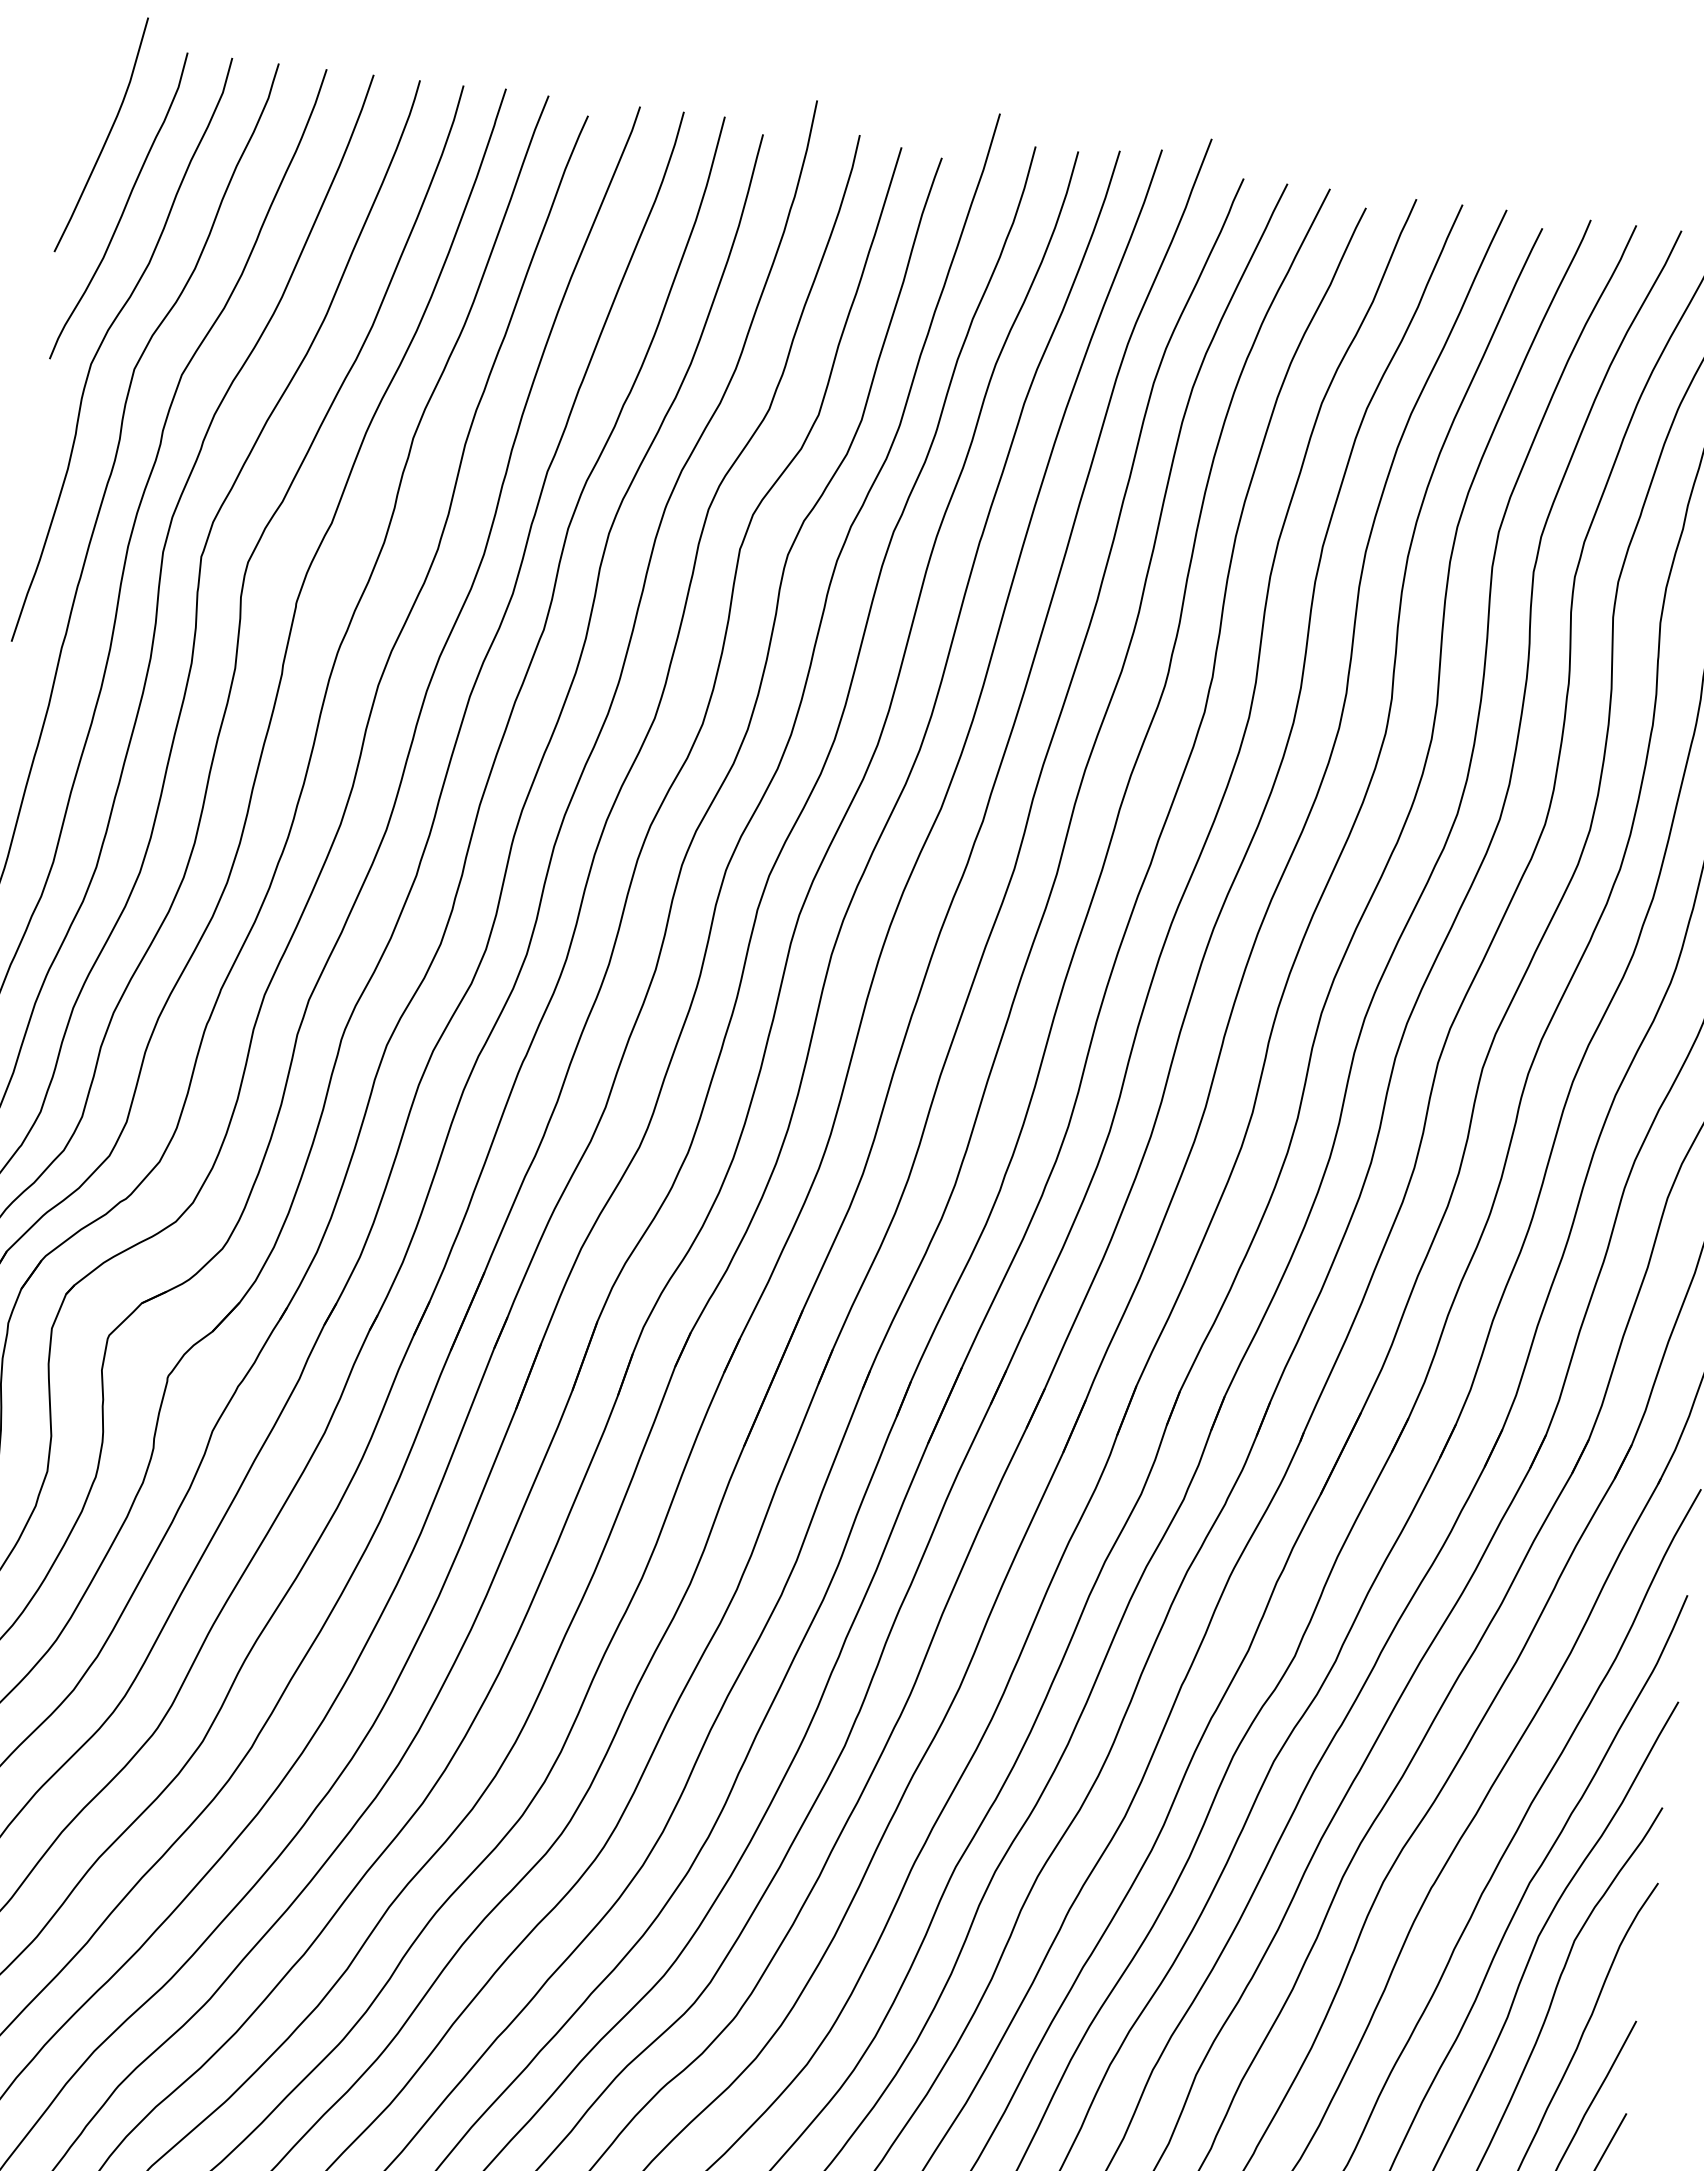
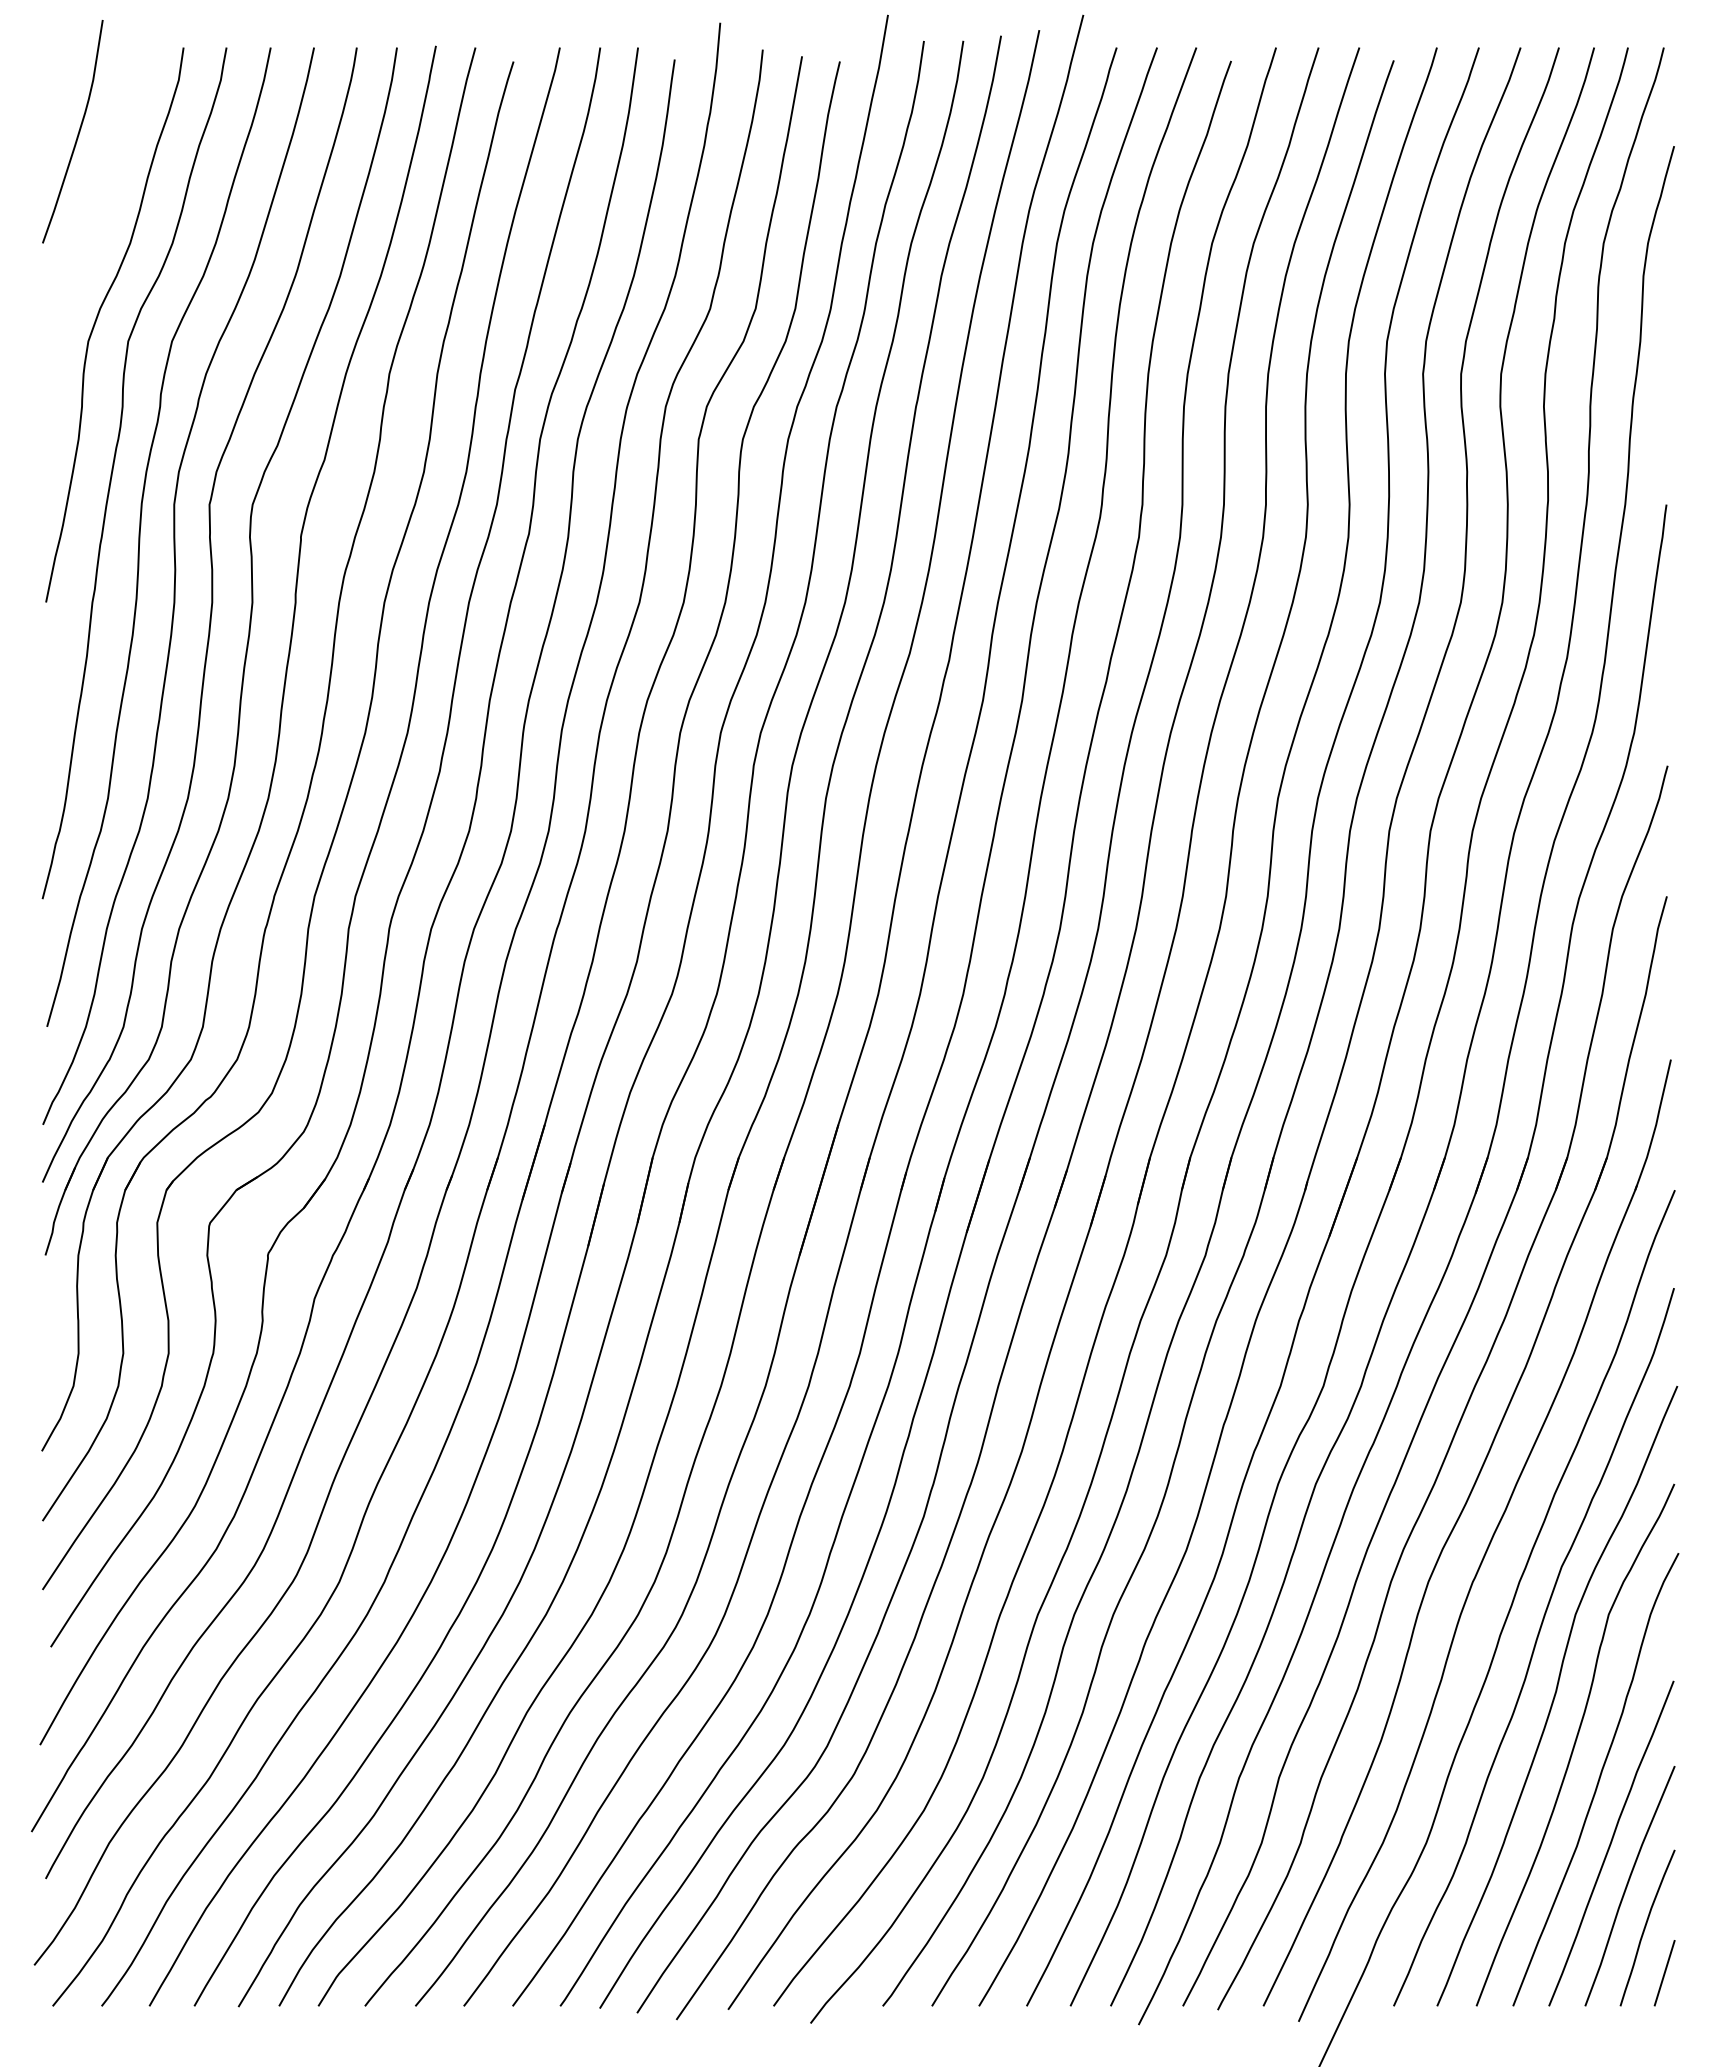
curve: (124, 206) -> (101, 194), removed

